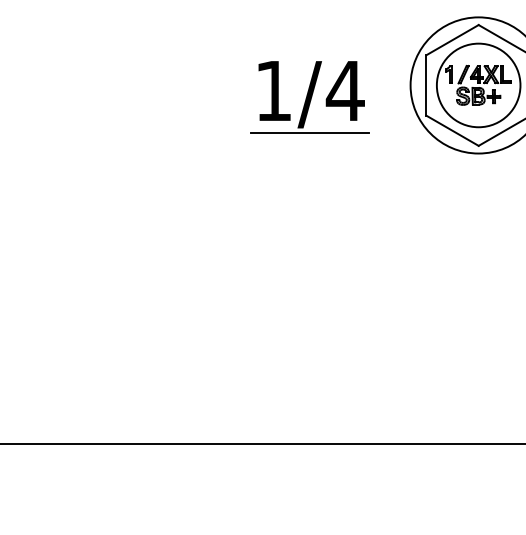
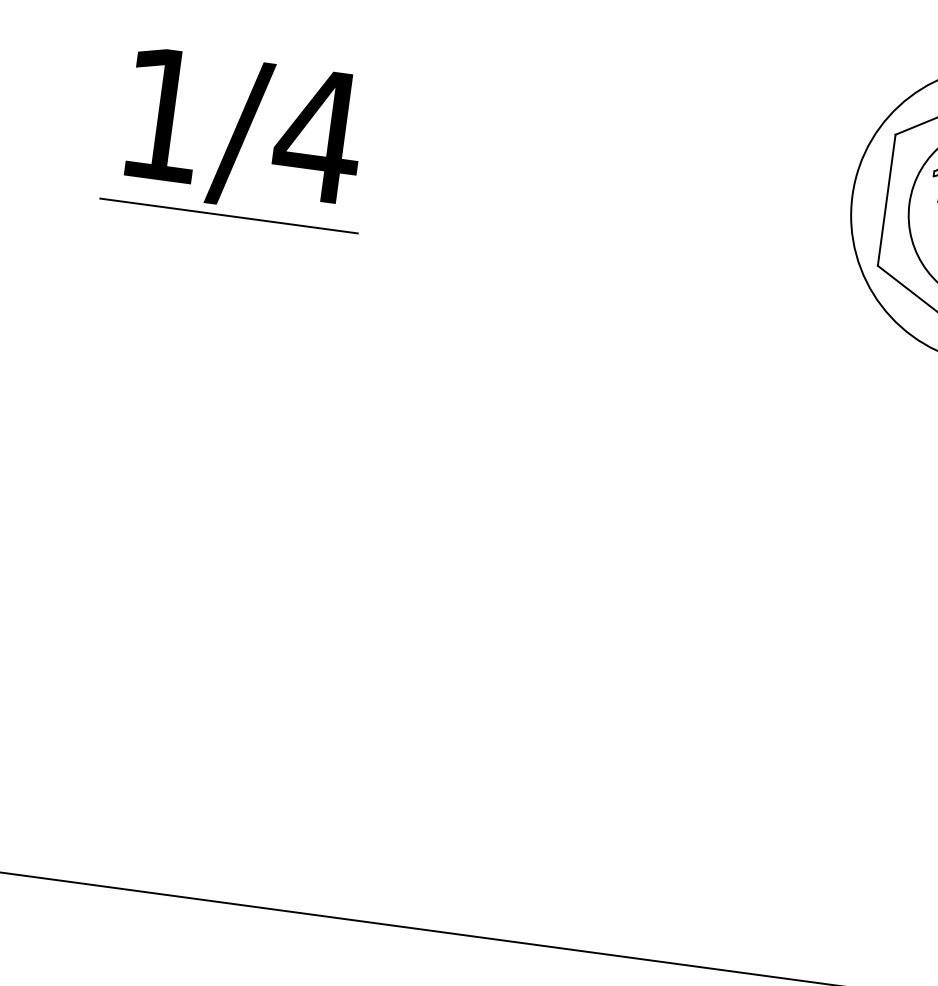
part: (309, 97) -> (238, 139), moved

